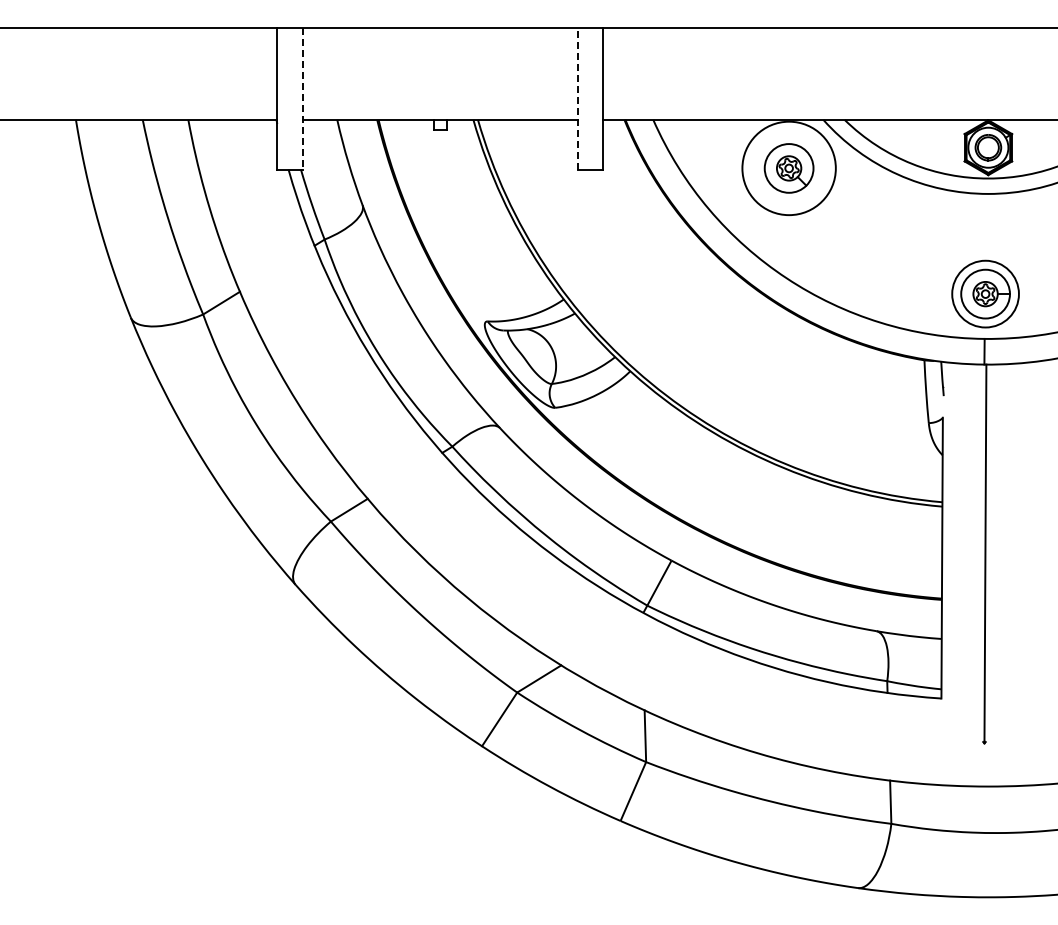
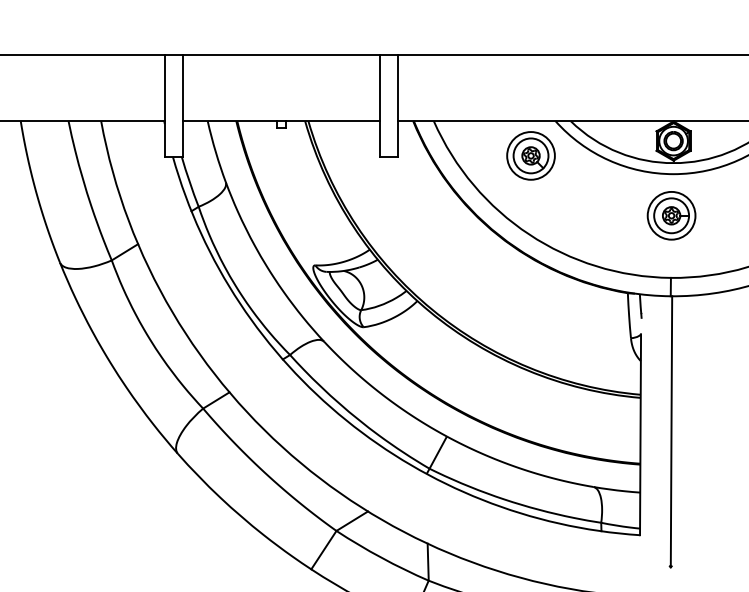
line: (302, 98) -> (182, 105), dashed -> solid
line: (577, 98) -> (379, 105), dashed -> solid
circle: (788, 168) -> (530, 155), size x0.71
part: (985, 293) -> (671, 215), moved

